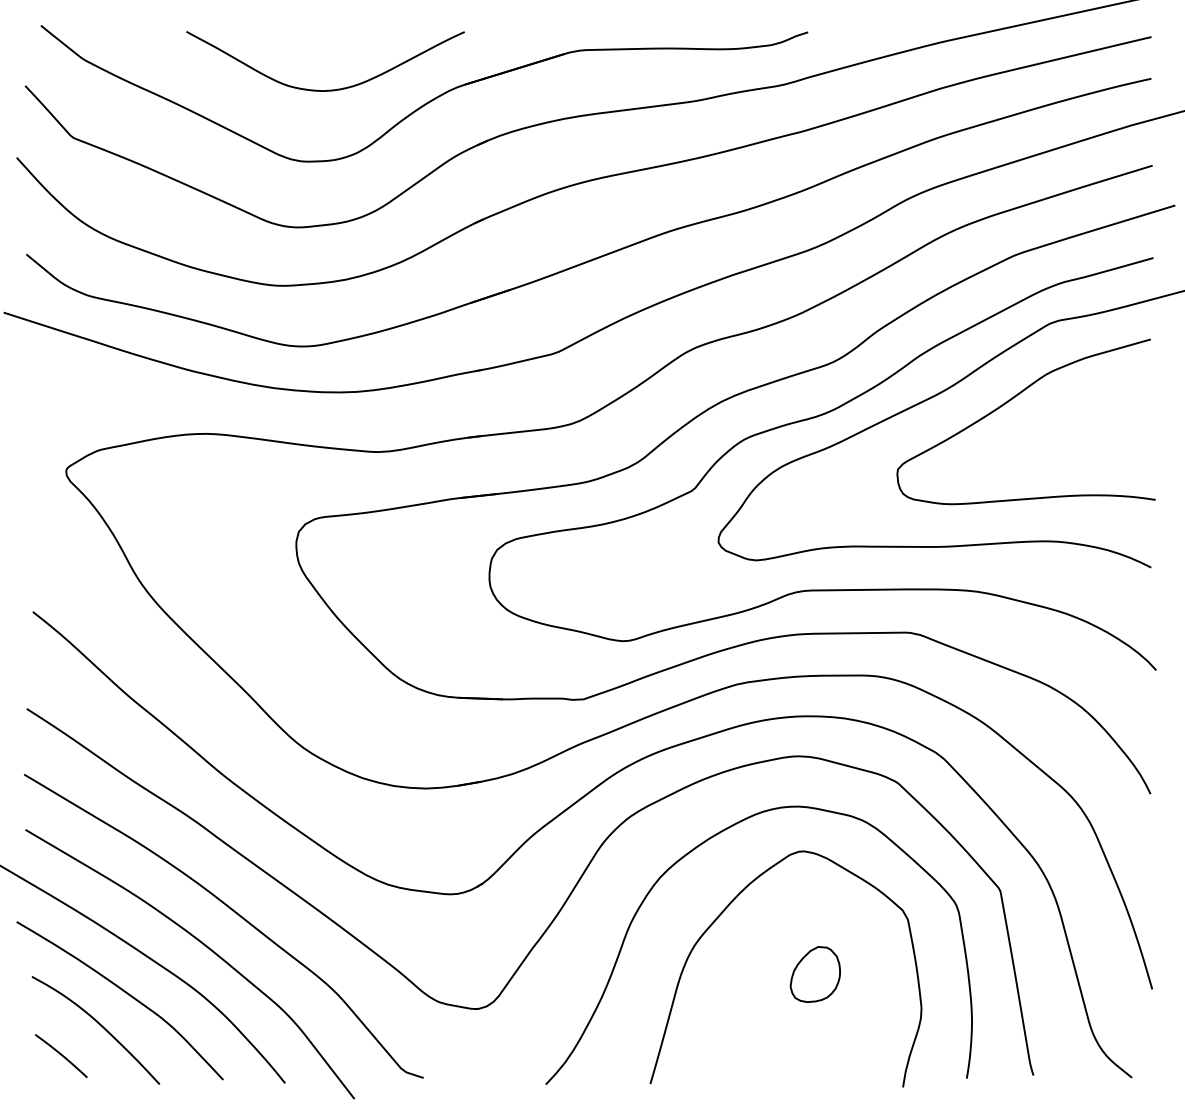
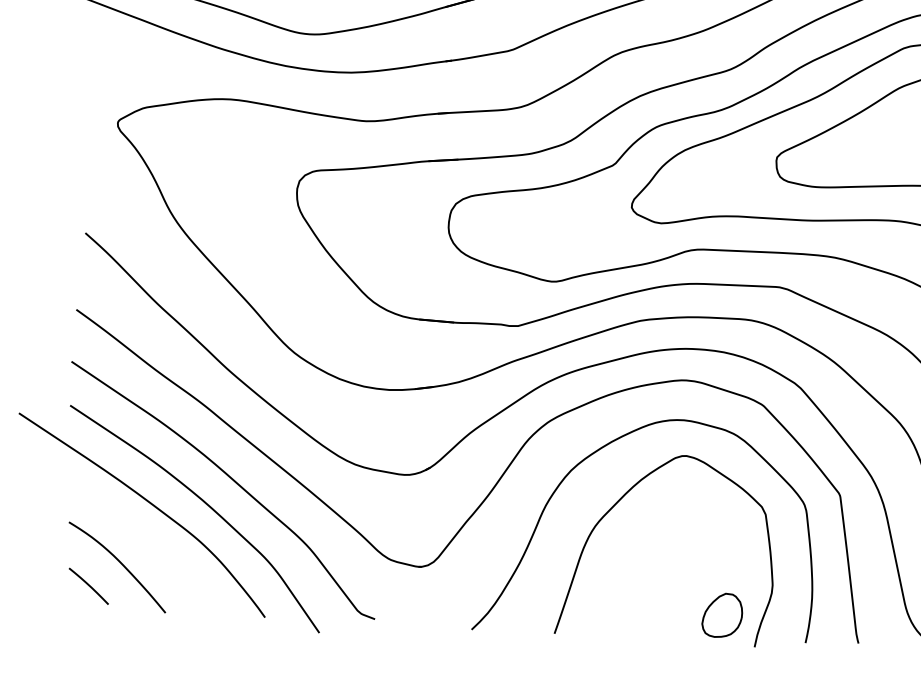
part: (814, 974) -> (721, 615), moved
curve: (125, 993) -> (142, 539), removed

